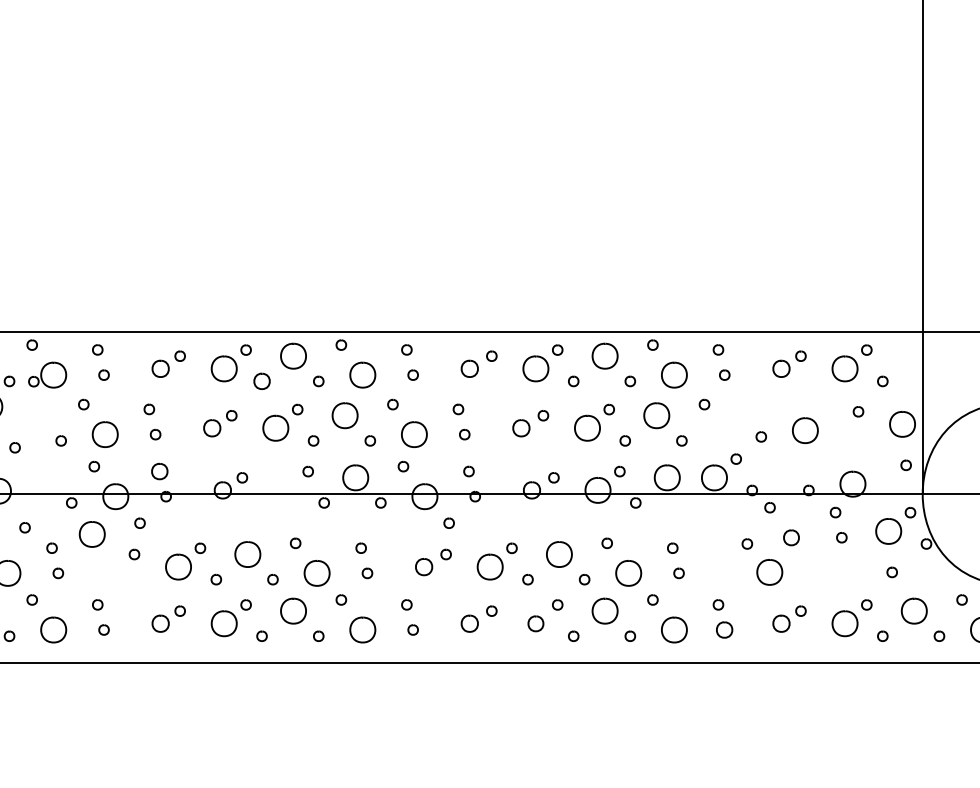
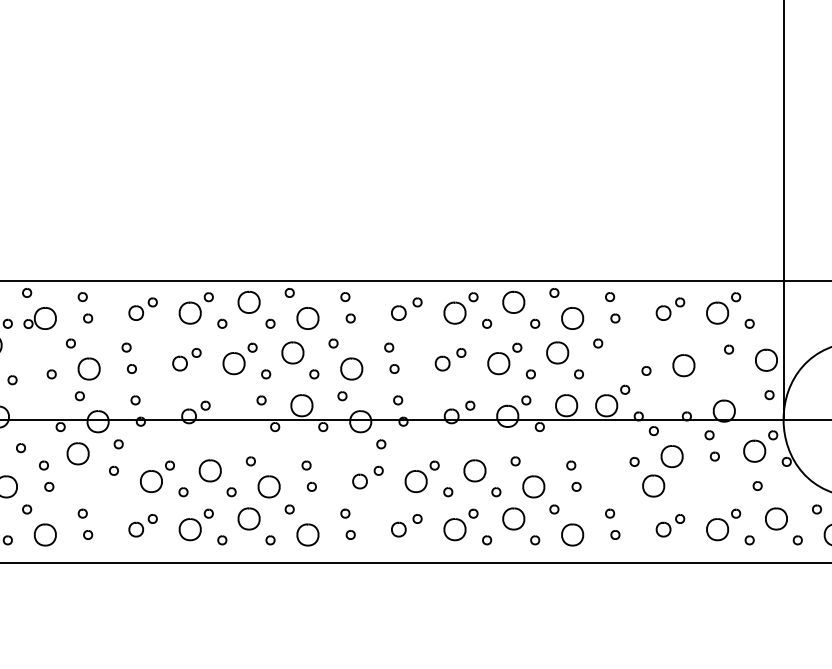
part: (261, 381) -> (221, 323), size x0.62
part: (159, 471) -> (135, 400), size x0.62
part: (791, 537) -> (672, 456), size x1.67
part: (535, 623) -> (454, 529), size x1.67
part: (724, 629) -> (615, 534), size x0.62

